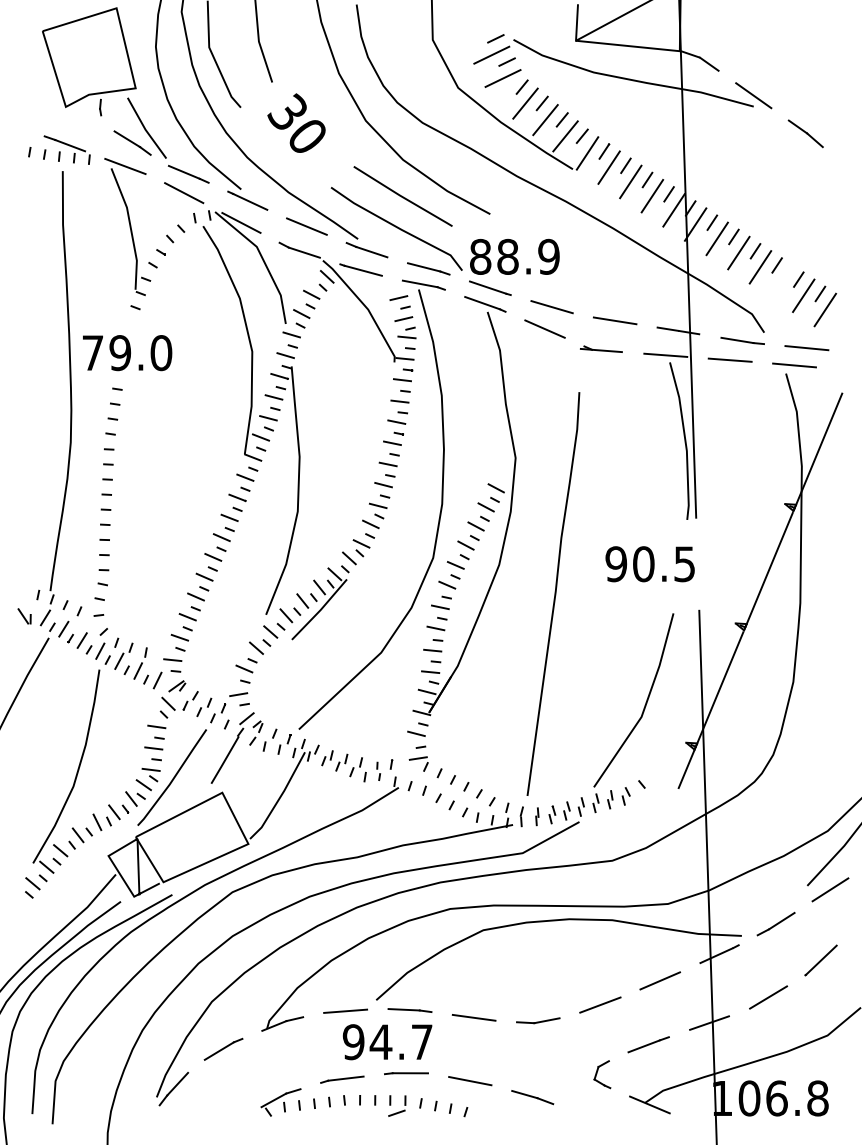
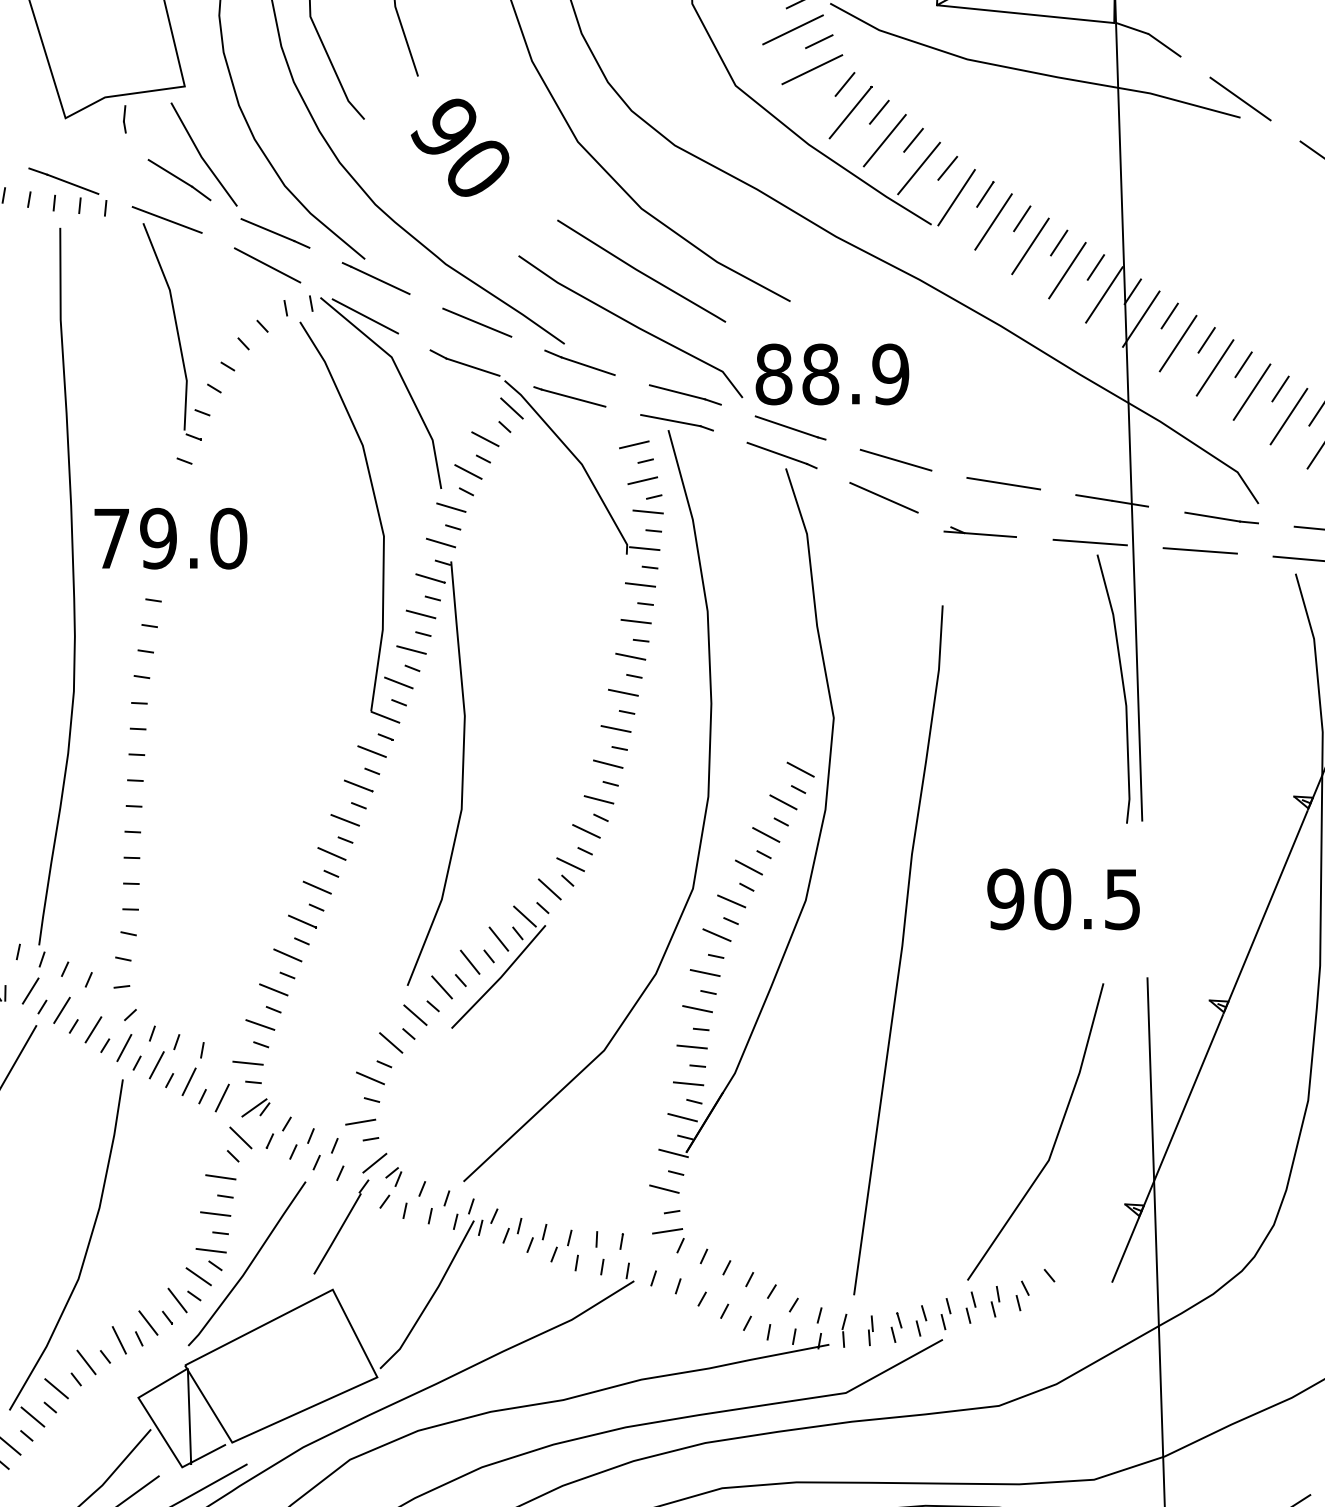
text: (286, 111) -> (442, 126), 30 -> 90
line: (781, 281) -> (1287, 416), added
part: (378, 771) -> (599, 1253), size x1.43

